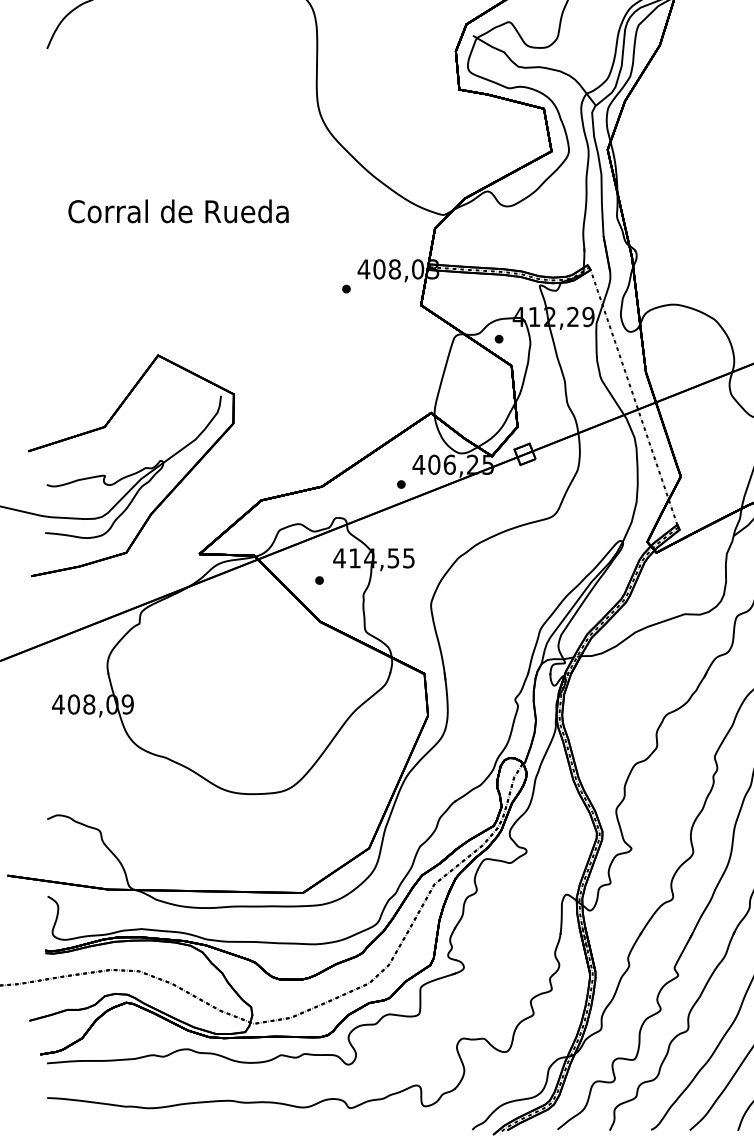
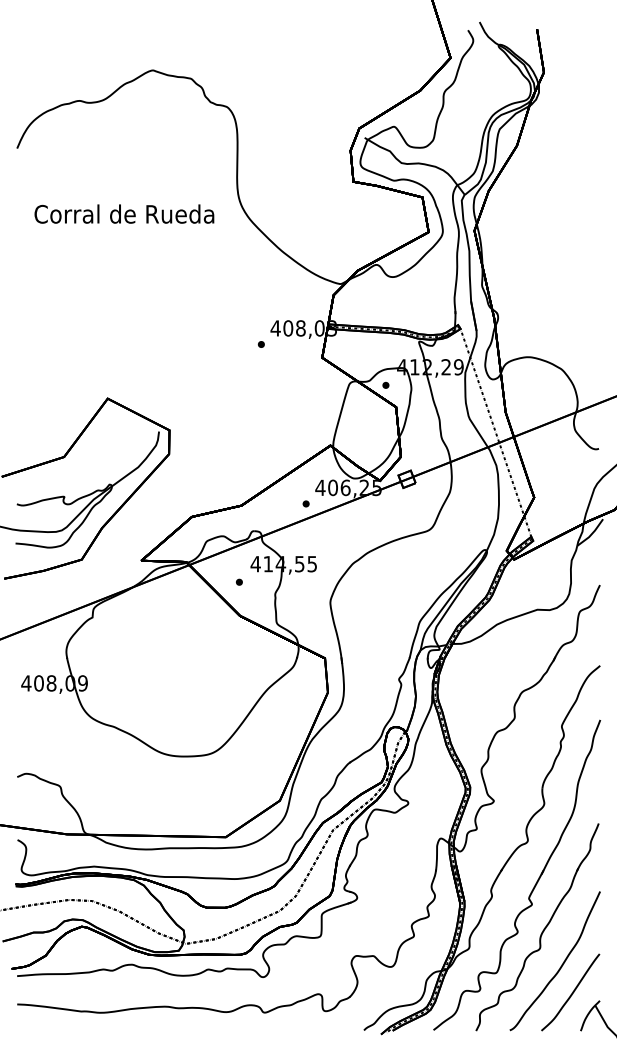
text: (178, 210) -> (124, 213), moved

